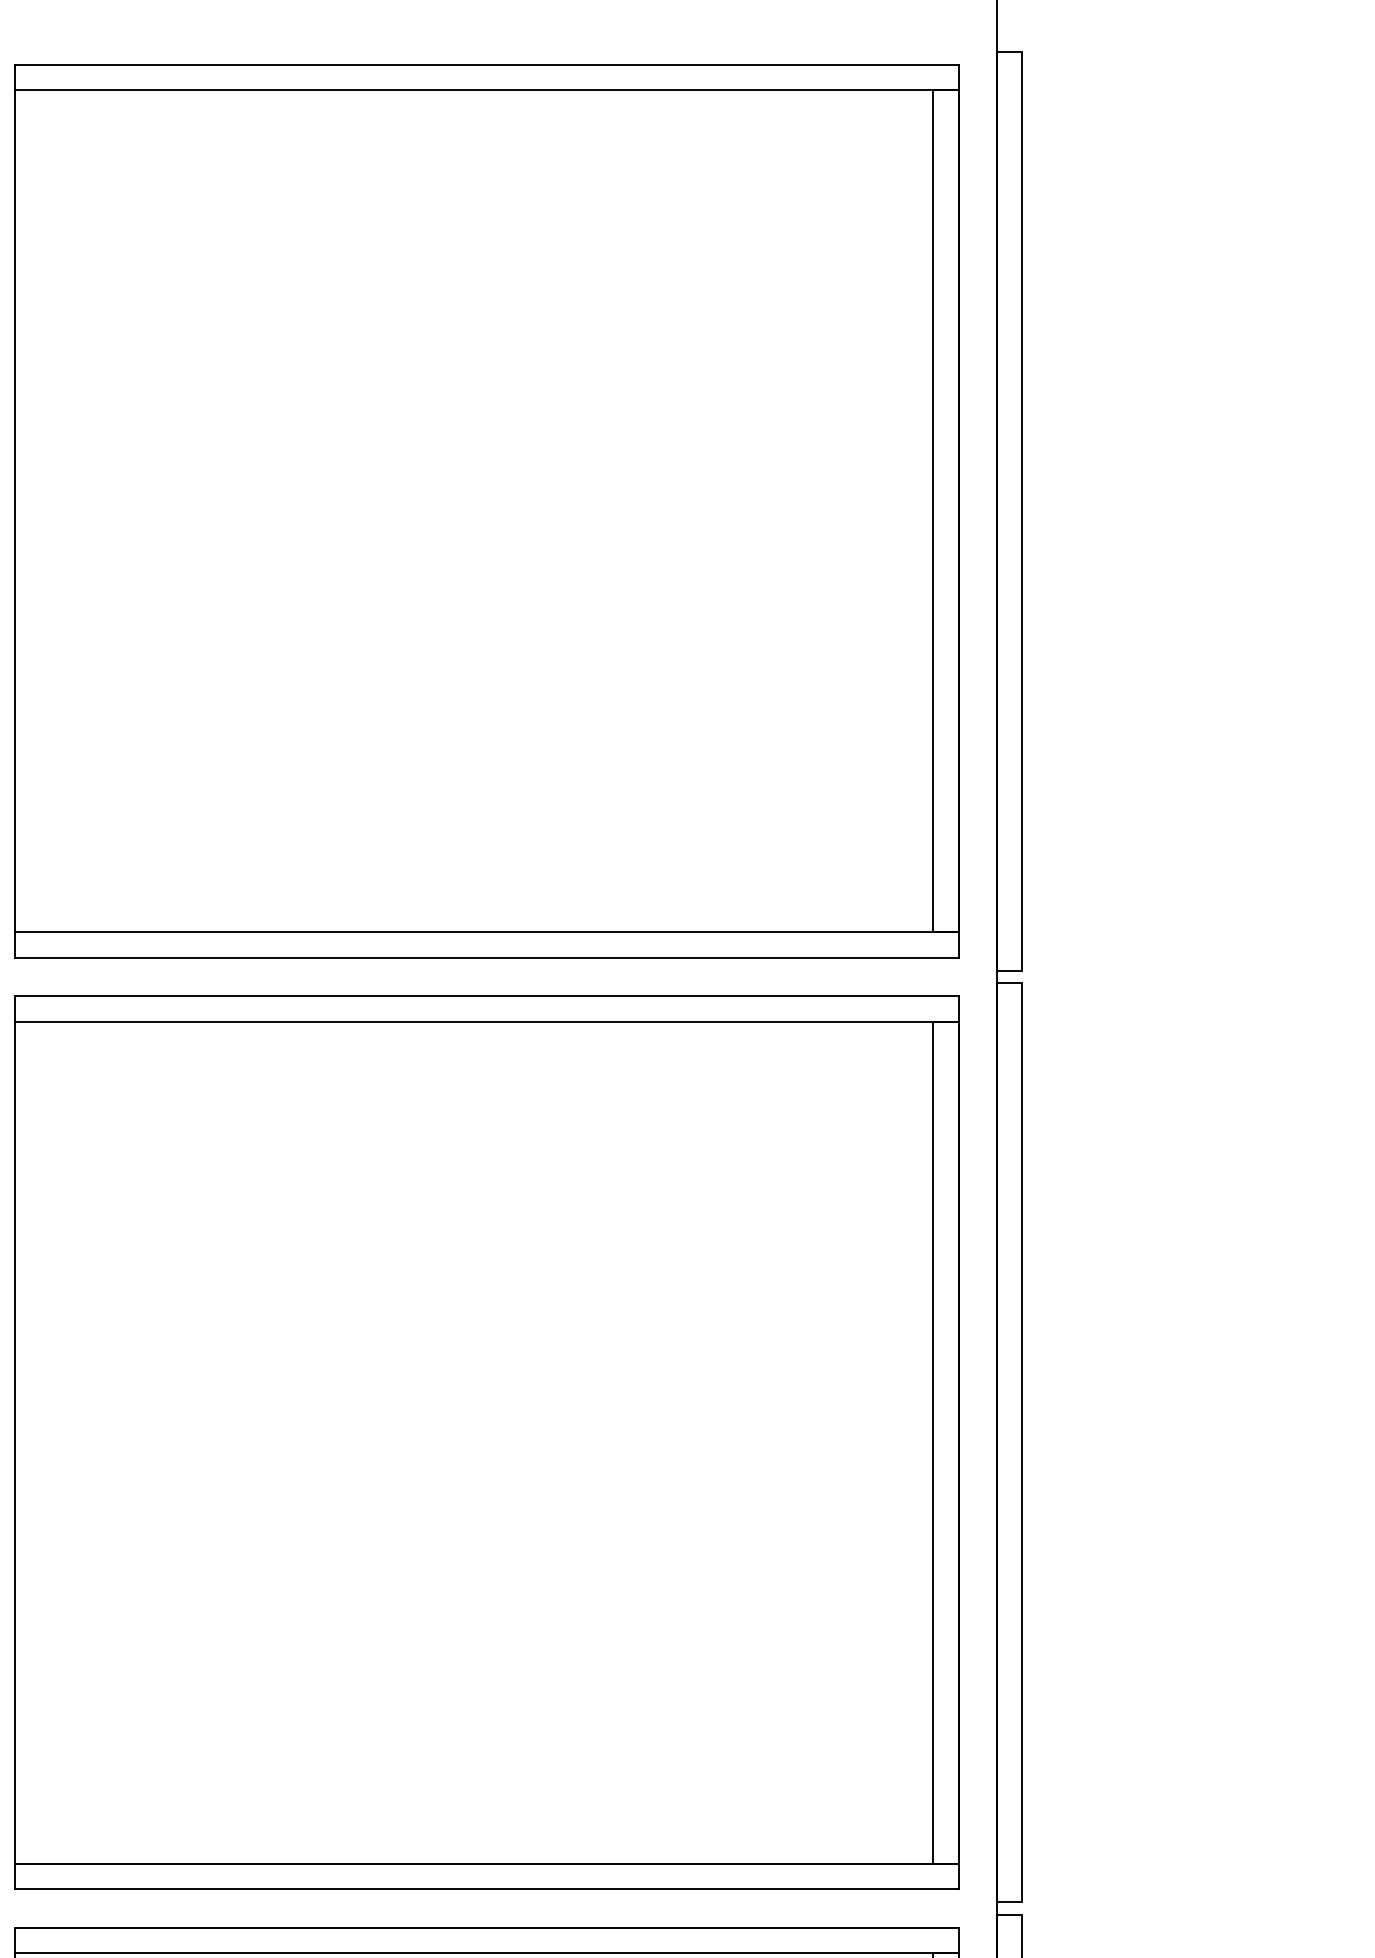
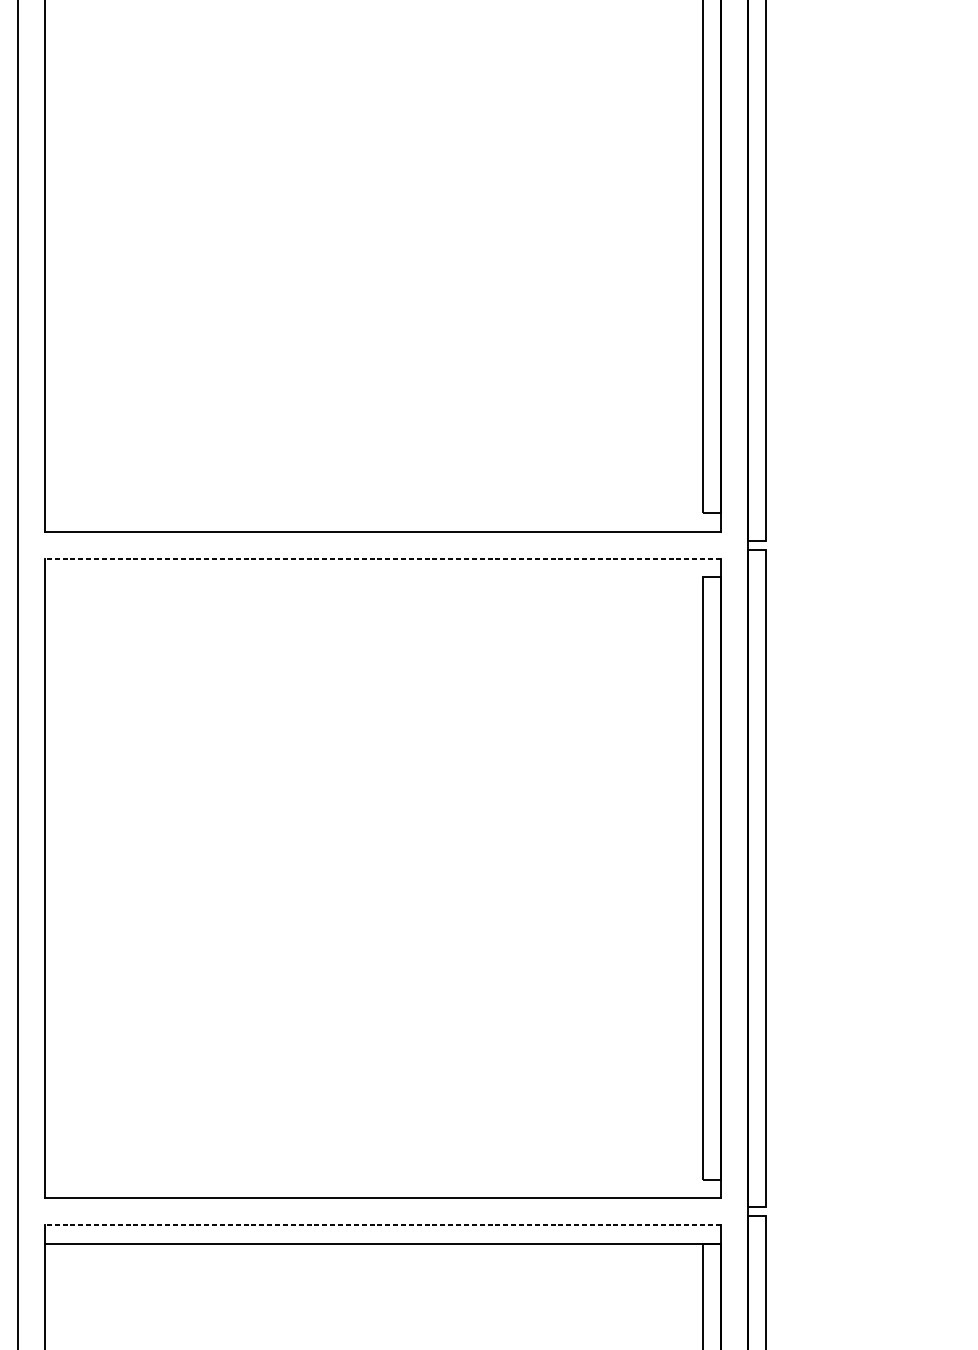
line: (486, 932) -> (382, 513), removed
line: (486, 996) -> (382, 559), solid -> dashed
line: (486, 1021) -> (382, 577), removed
line: (486, 1863) -> (382, 1179), removed
line: (486, 1927) -> (382, 1225), solid -> dashed

